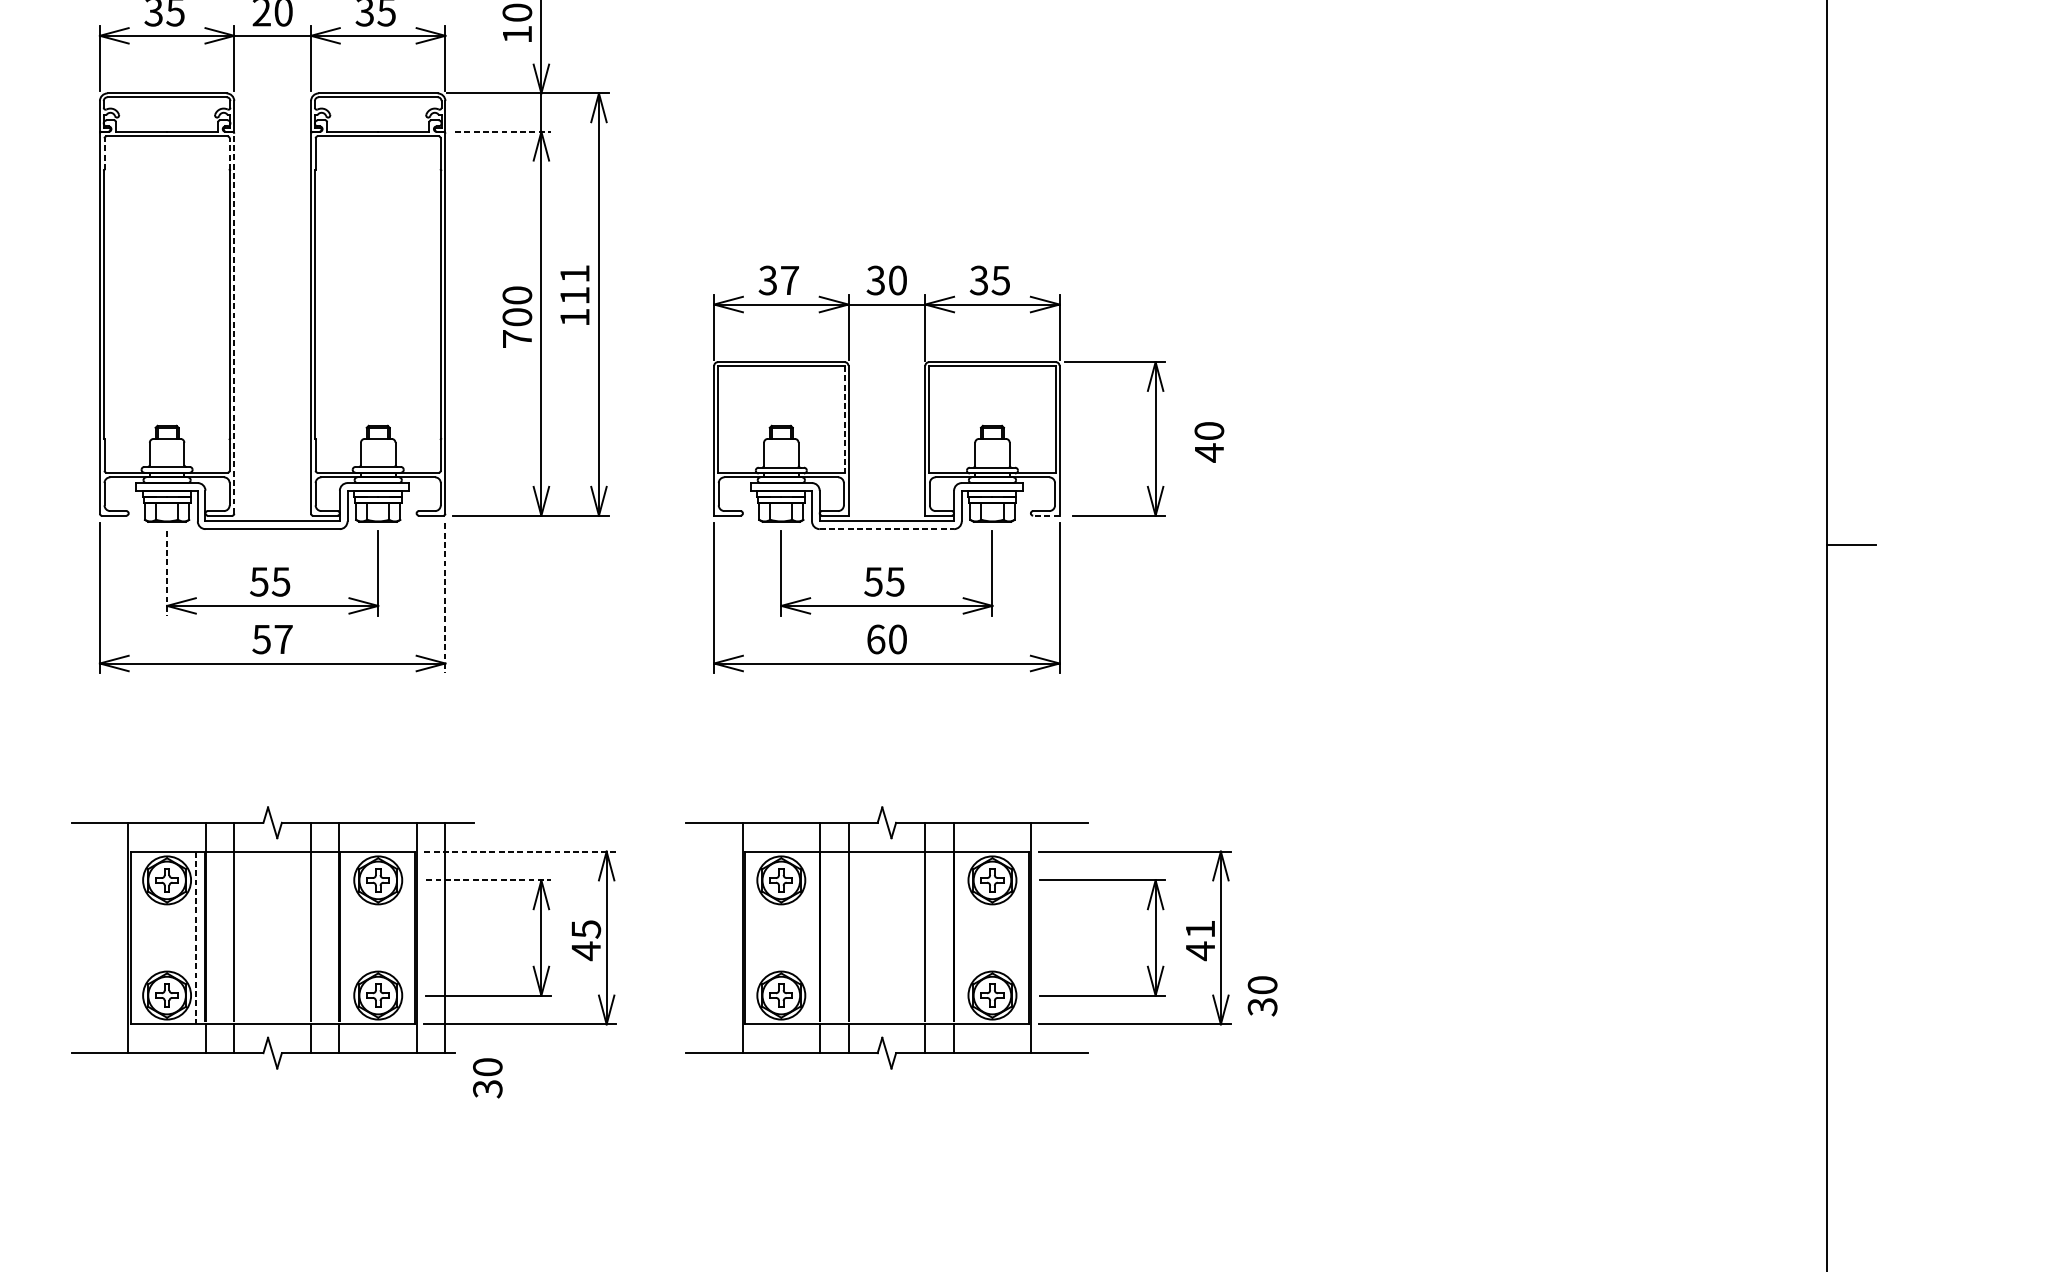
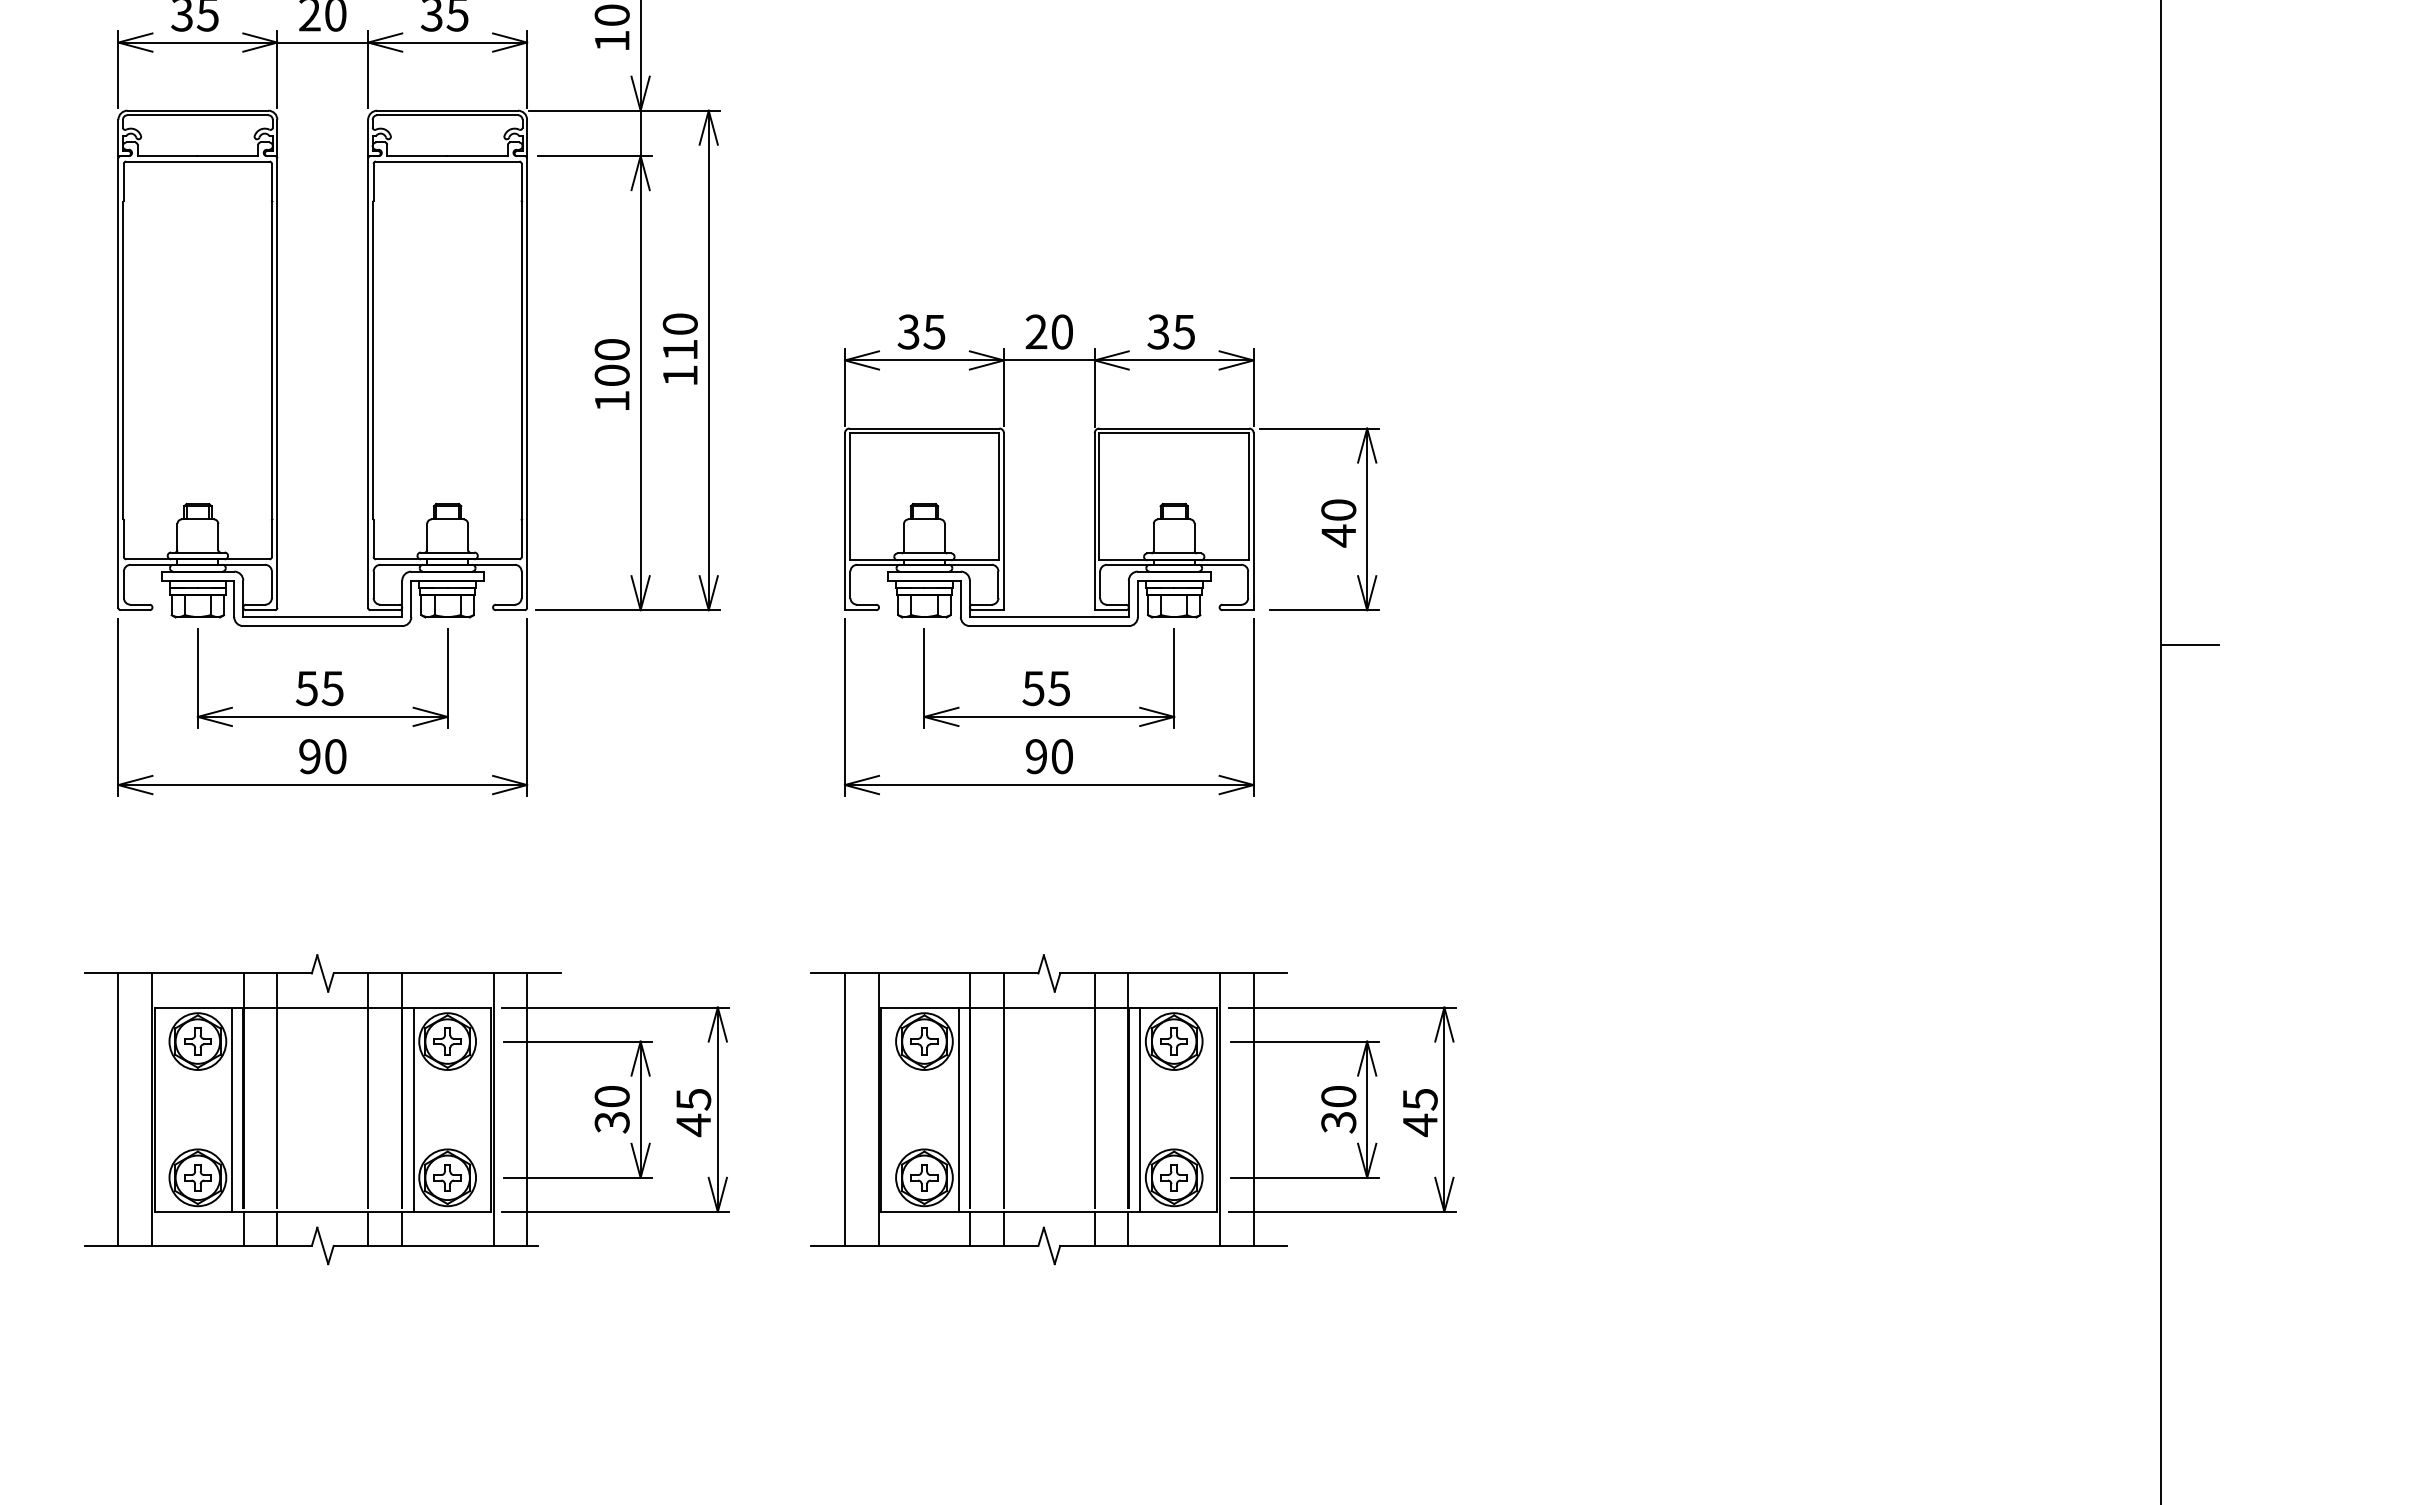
line: (503, 132) -> (595, 156), dashed -> solid
line: (104, 154) -> (123, 182), dashed -> solid
line: (229, 154) -> (271, 182), dashed -> solid
text: (574, 273) -> (679, 323), 111 -> 110
text: (789, 280) -> (934, 332), 37 -> 35
text: (876, 280) -> (1036, 332), 30 -> 20
line: (234, 324) -> (277, 383), dashed -> solid
text: (517, 338) -> (612, 400), 700 -> 100
line: (844, 419) -> (999, 496), dashed -> solid
text: (1209, 442) -> (1338, 523), moved
line: (1046, 515) -> (1238, 610), dashed -> solid
line: (887, 529) -> (1049, 626), dashed -> solid
line: (166, 573) -> (197, 678), dashed -> solid
line: (445, 597) -> (527, 707), dashed -> solid
text: (272, 639) -> (322, 756), 57 -> 90
text: (876, 639) -> (1036, 756), 60 -> 90
line: (520, 851) -> (615, 1007), dashed -> solid
line: (488, 880) -> (578, 1041), dashed -> solid
text: (1200, 929) -> (1420, 1099), 41 -> 45
line: (99, 937) -> (118, 1109), added
line: (349, 937) -> (413, 1109), added
line: (713, 937) -> (844, 1109), added
line: (810, 937) -> (958, 1109), added
line: (963, 937) -> (1140, 1109), added
line: (1059, 937) -> (1253, 1109), added
line: (195, 938) -> (231, 1110), dashed -> solid
text: (1262, 996) -> (1338, 1109), moved
text: (487, 1078) -> (611, 1109), moved

